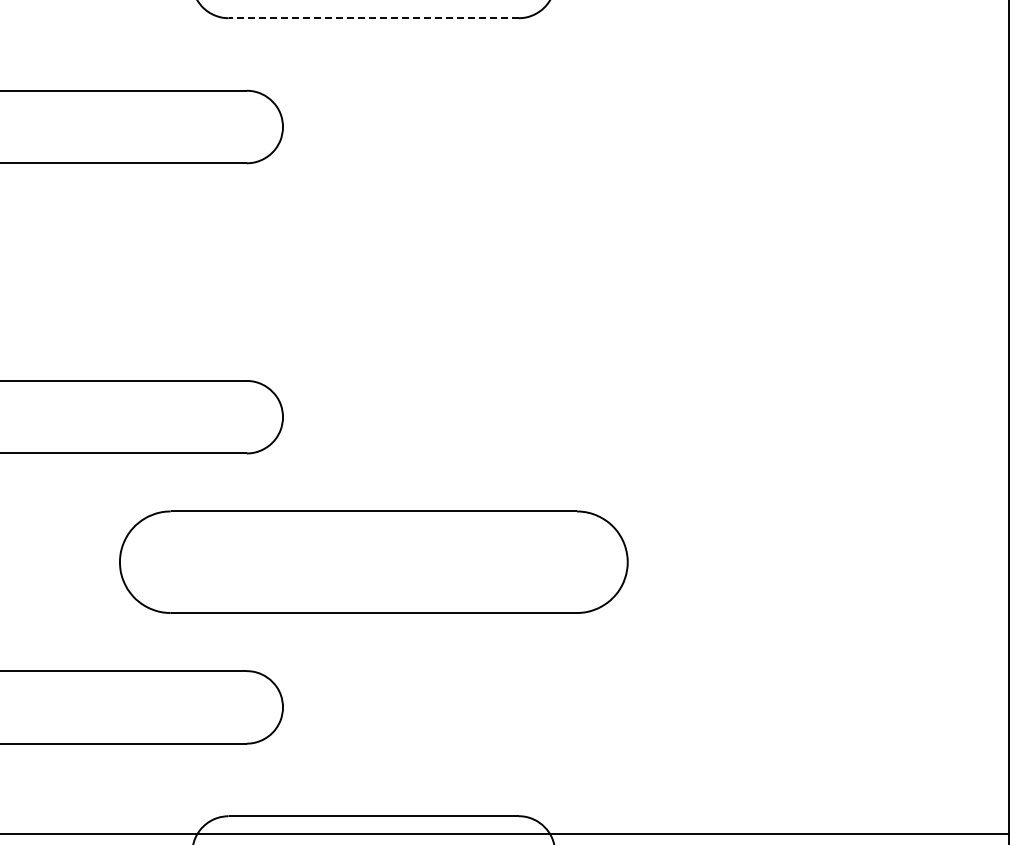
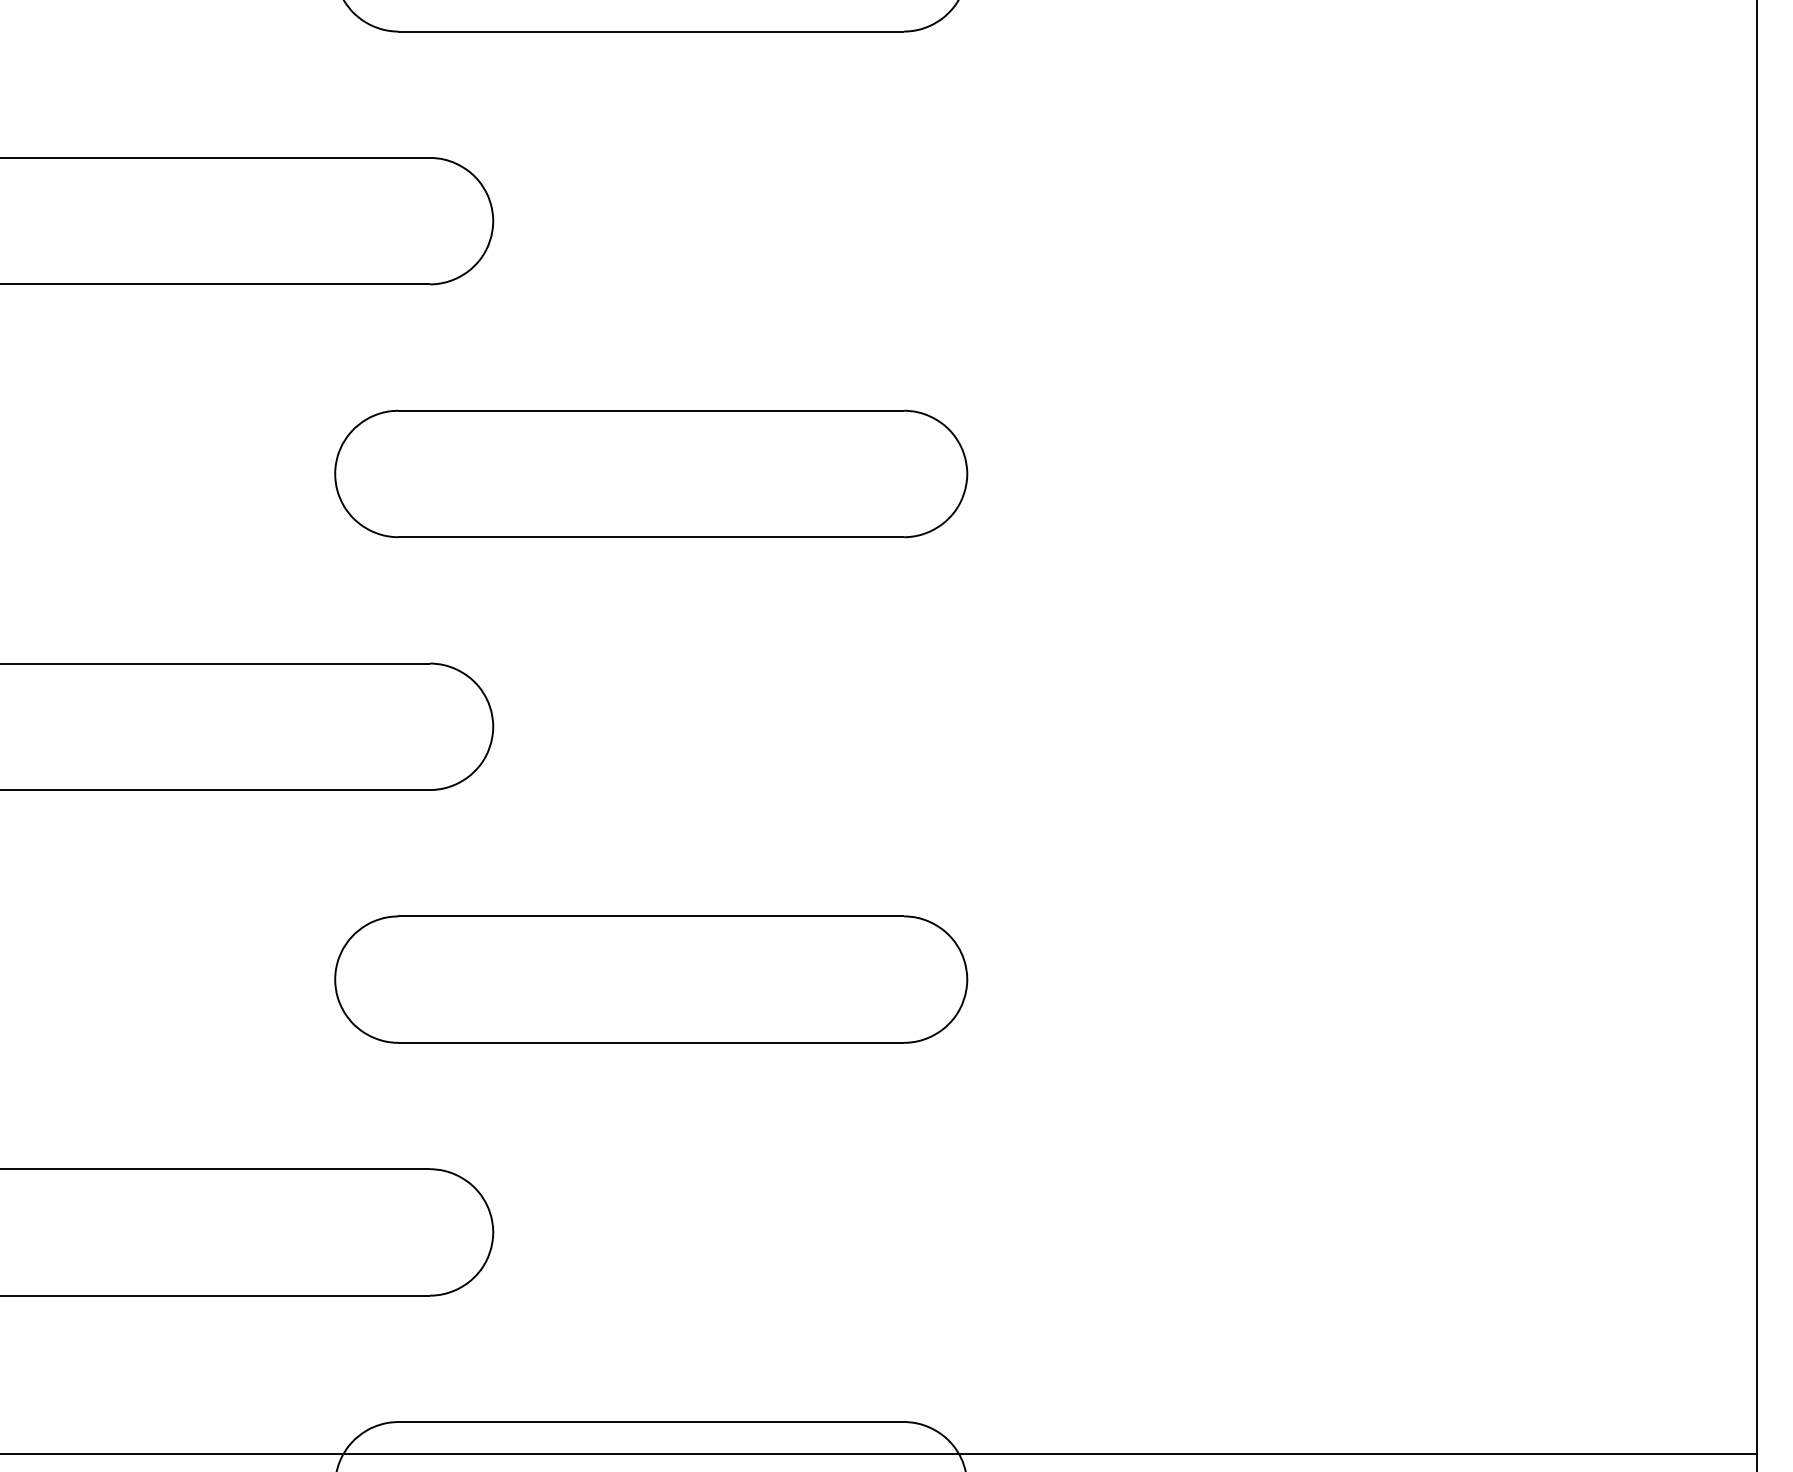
line: (373, 18) -> (650, 32), dashed -> solid
part: (373, 272) -> (650, 474), added
part: (373, 562) -> (650, 979), size x0.71

